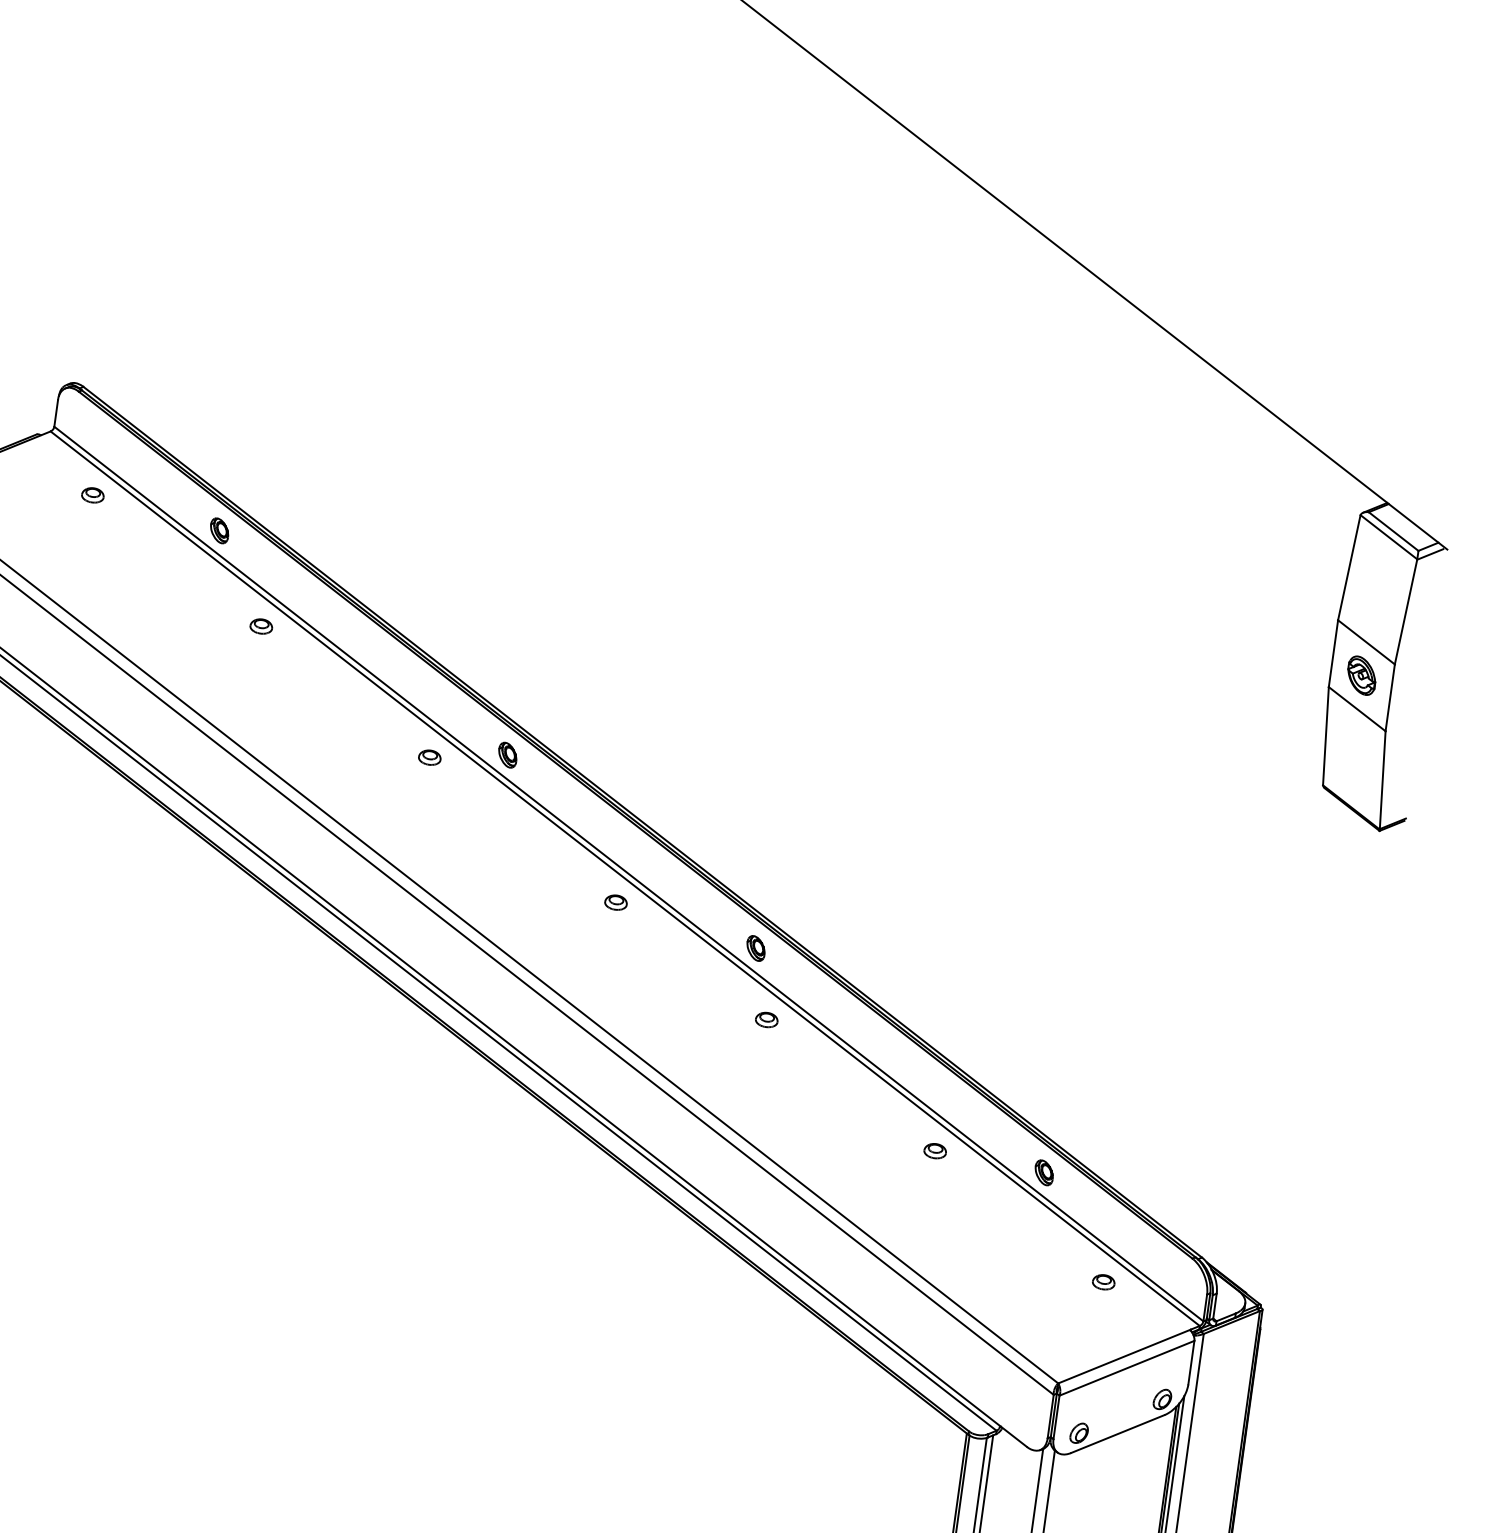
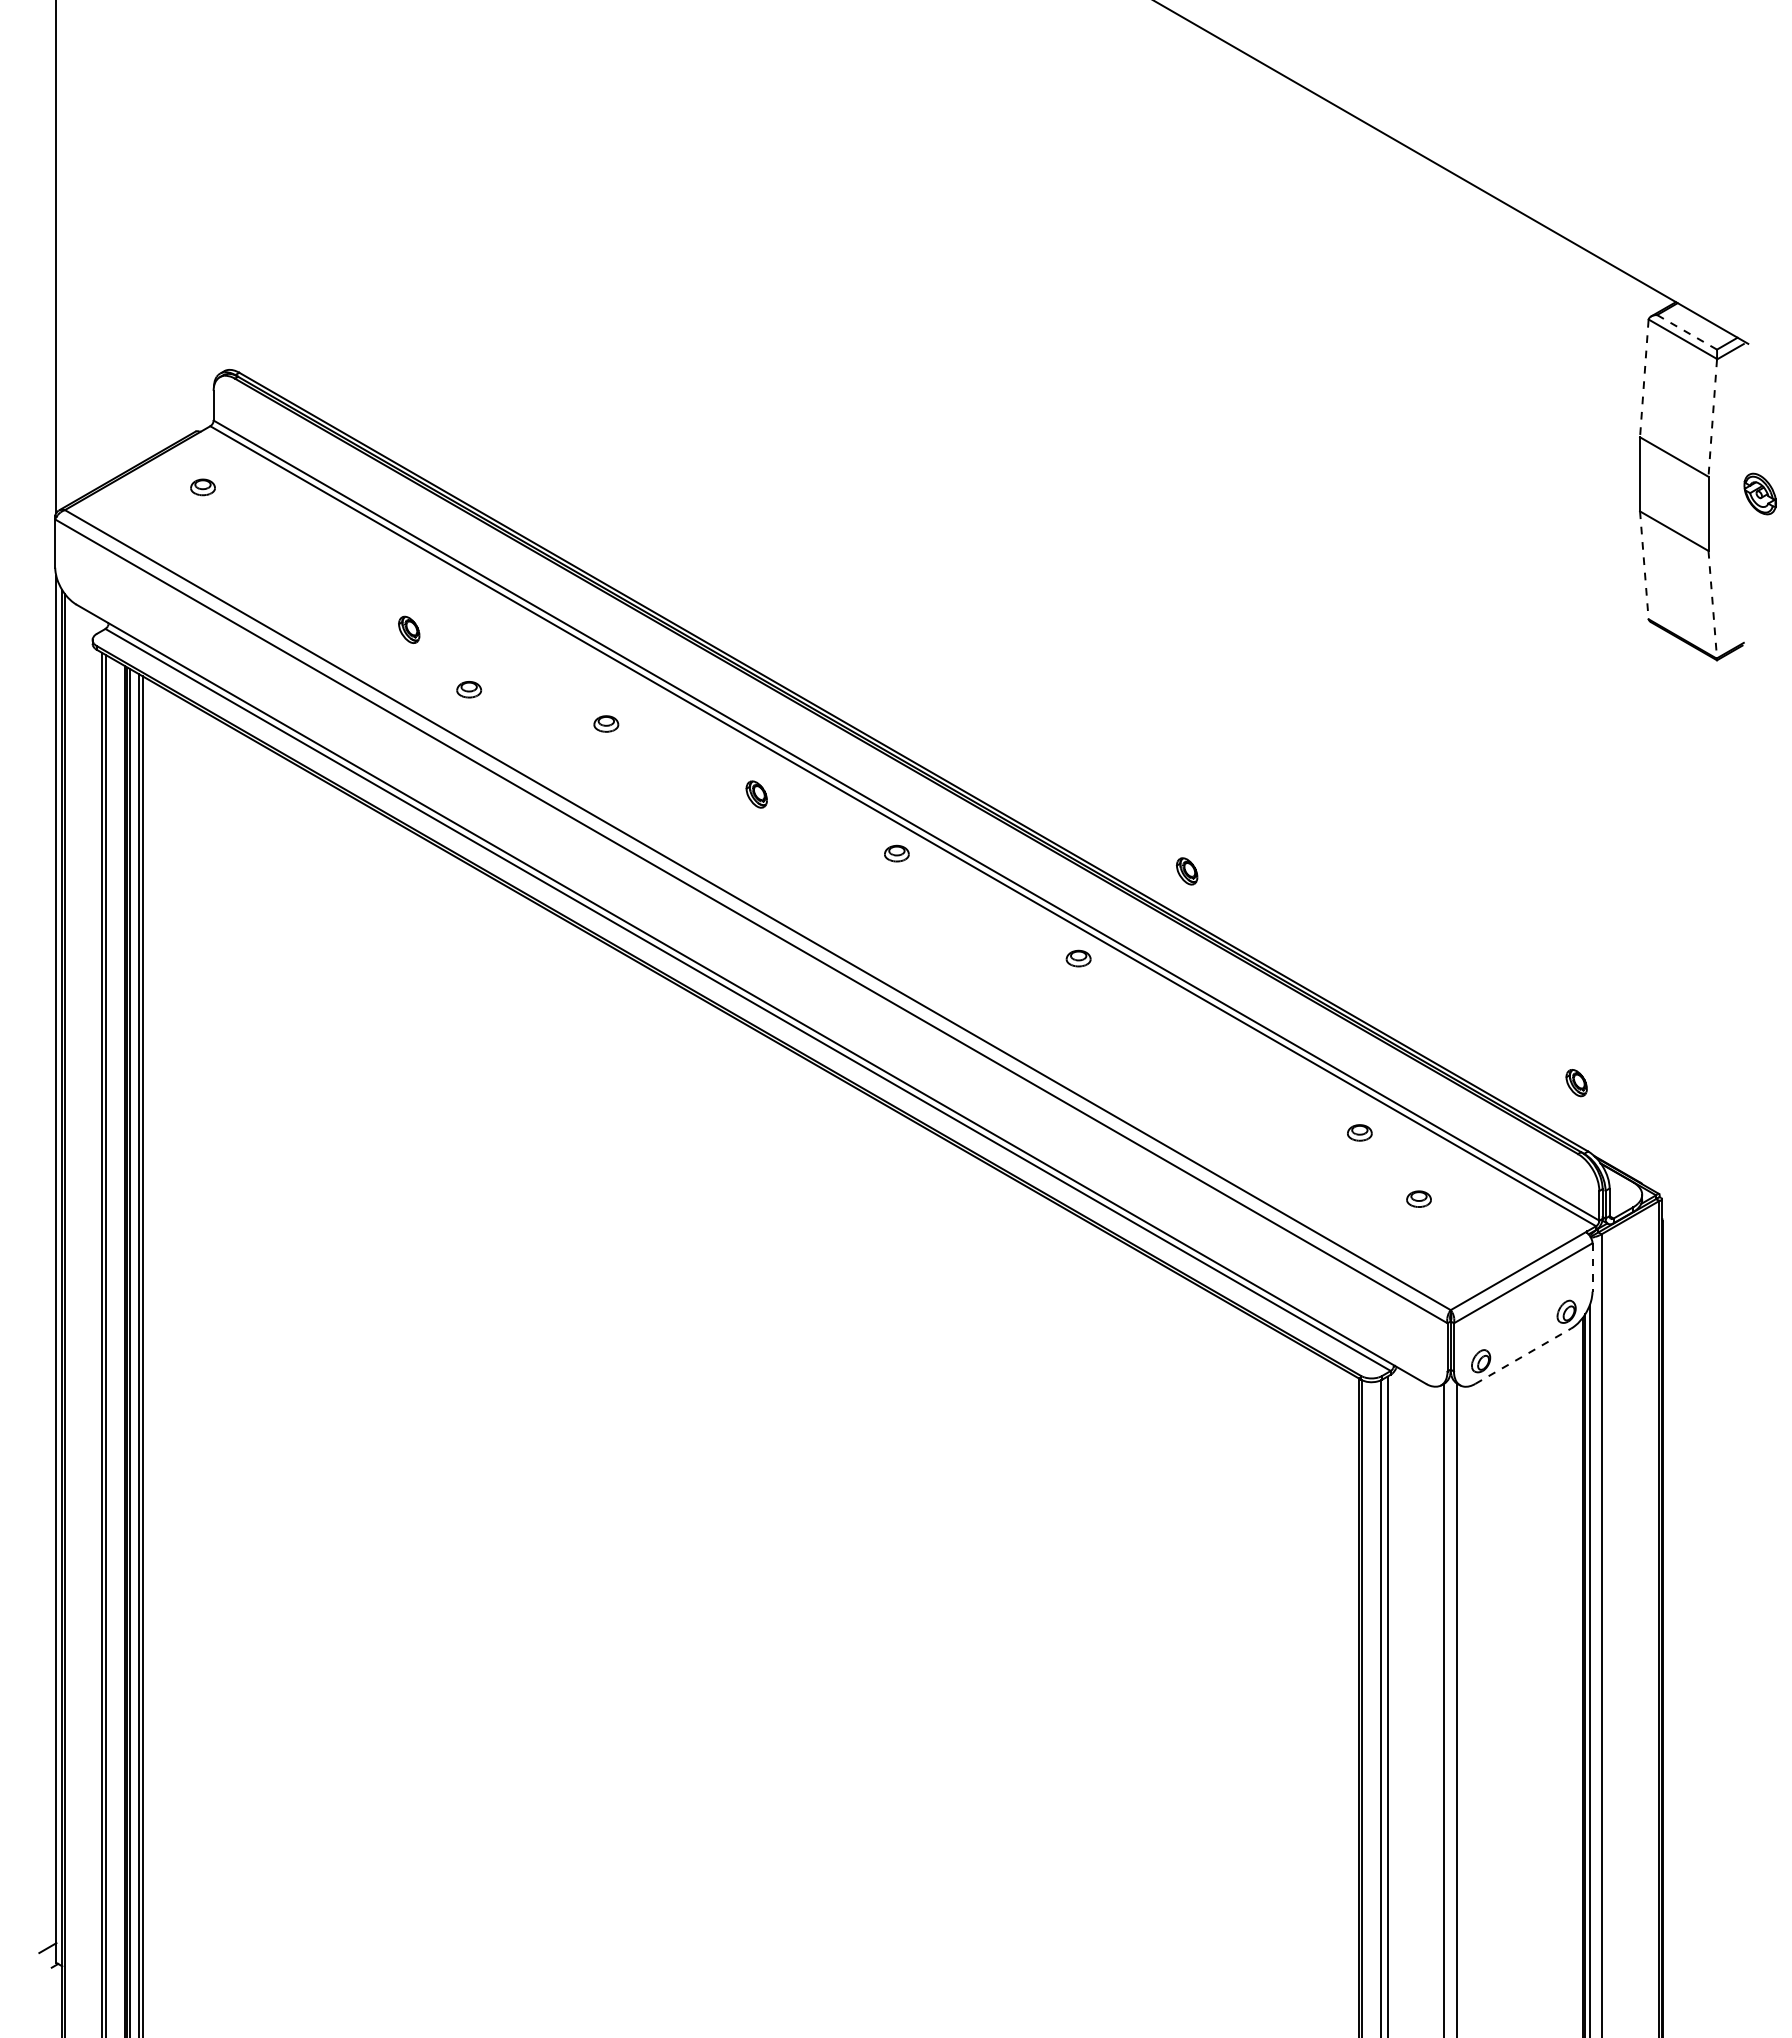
part: (92, 495) -> (202, 487), moved
part: (219, 530) -> (409, 629), moved
line: (1393, 531) -> (1687, 332), solid -> dashed
line: (1349, 567) -> (1644, 378), solid -> dashed
line: (1405, 612) -> (1712, 418), solid -> dashed
part: (261, 626) -> (469, 689), moved
part: (1361, 675) -> (1759, 493), moved
line: (1326, 736) -> (1644, 565), solid -> dashed
part: (507, 755) -> (756, 794), moved
part: (430, 757) -> (606, 723), moved
line: (1382, 780) -> (1712, 604), solid -> dashed
part: (756, 948) -> (1187, 871), moved
part: (935, 1150) -> (1359, 1132), moved
part: (1044, 1173) -> (1576, 1083), moved
part: (1103, 1281) -> (1418, 1198), moved
line: (1191, 1362) -> (1592, 1267), solid -> dashed
line: (1118, 1434) -> (1523, 1356), solid -> dashed

